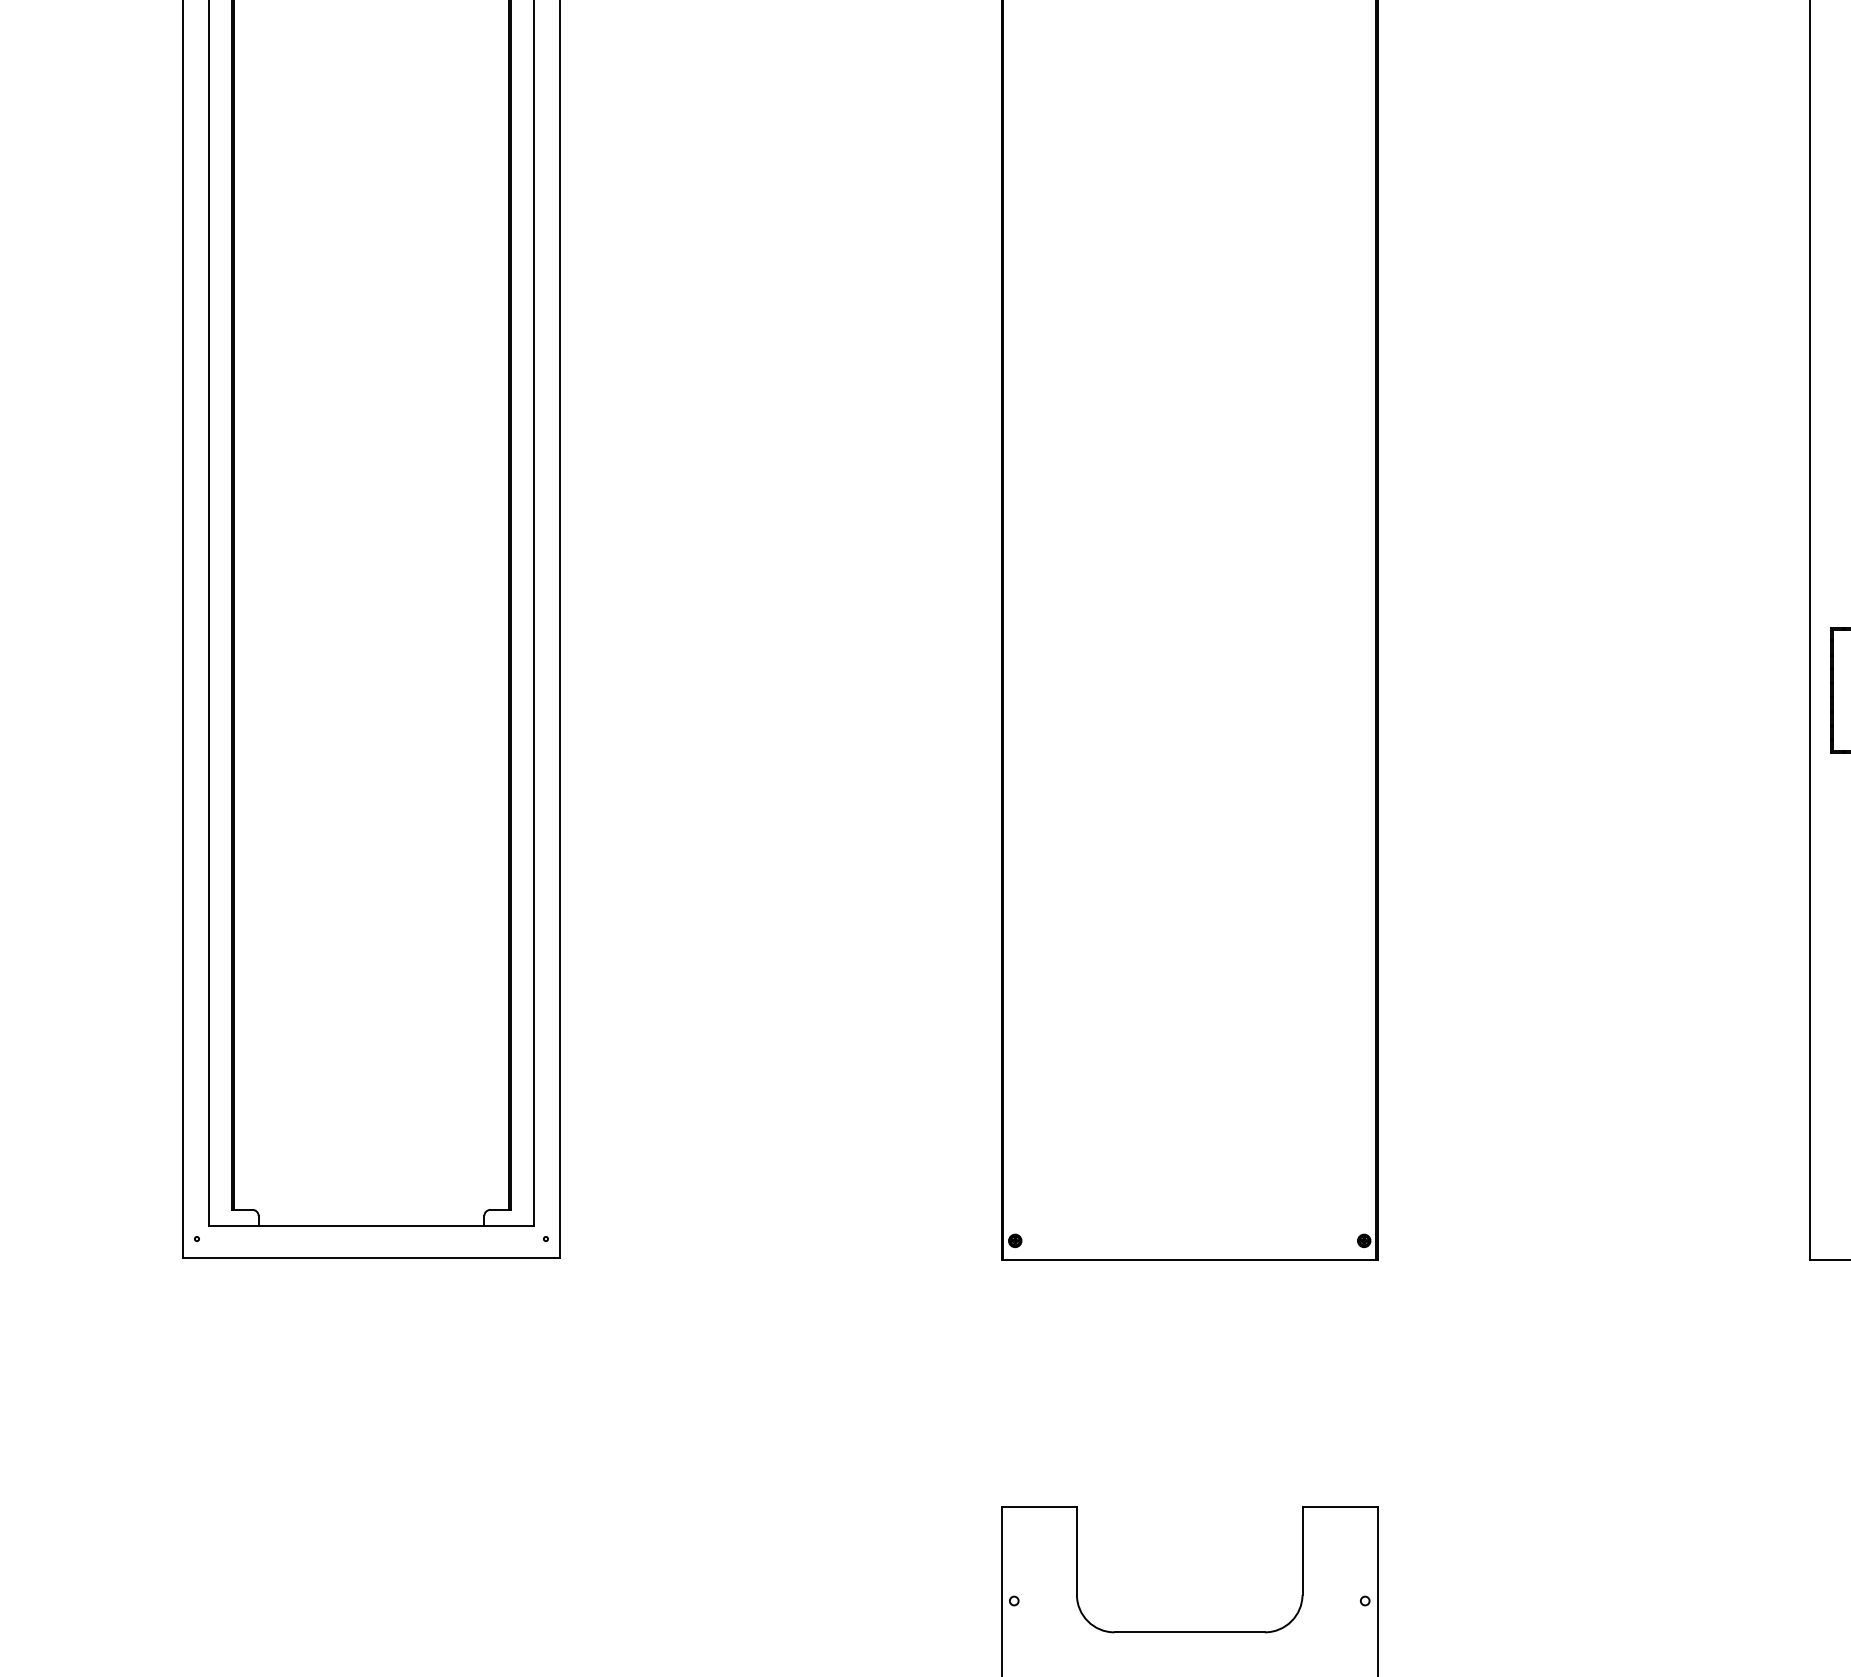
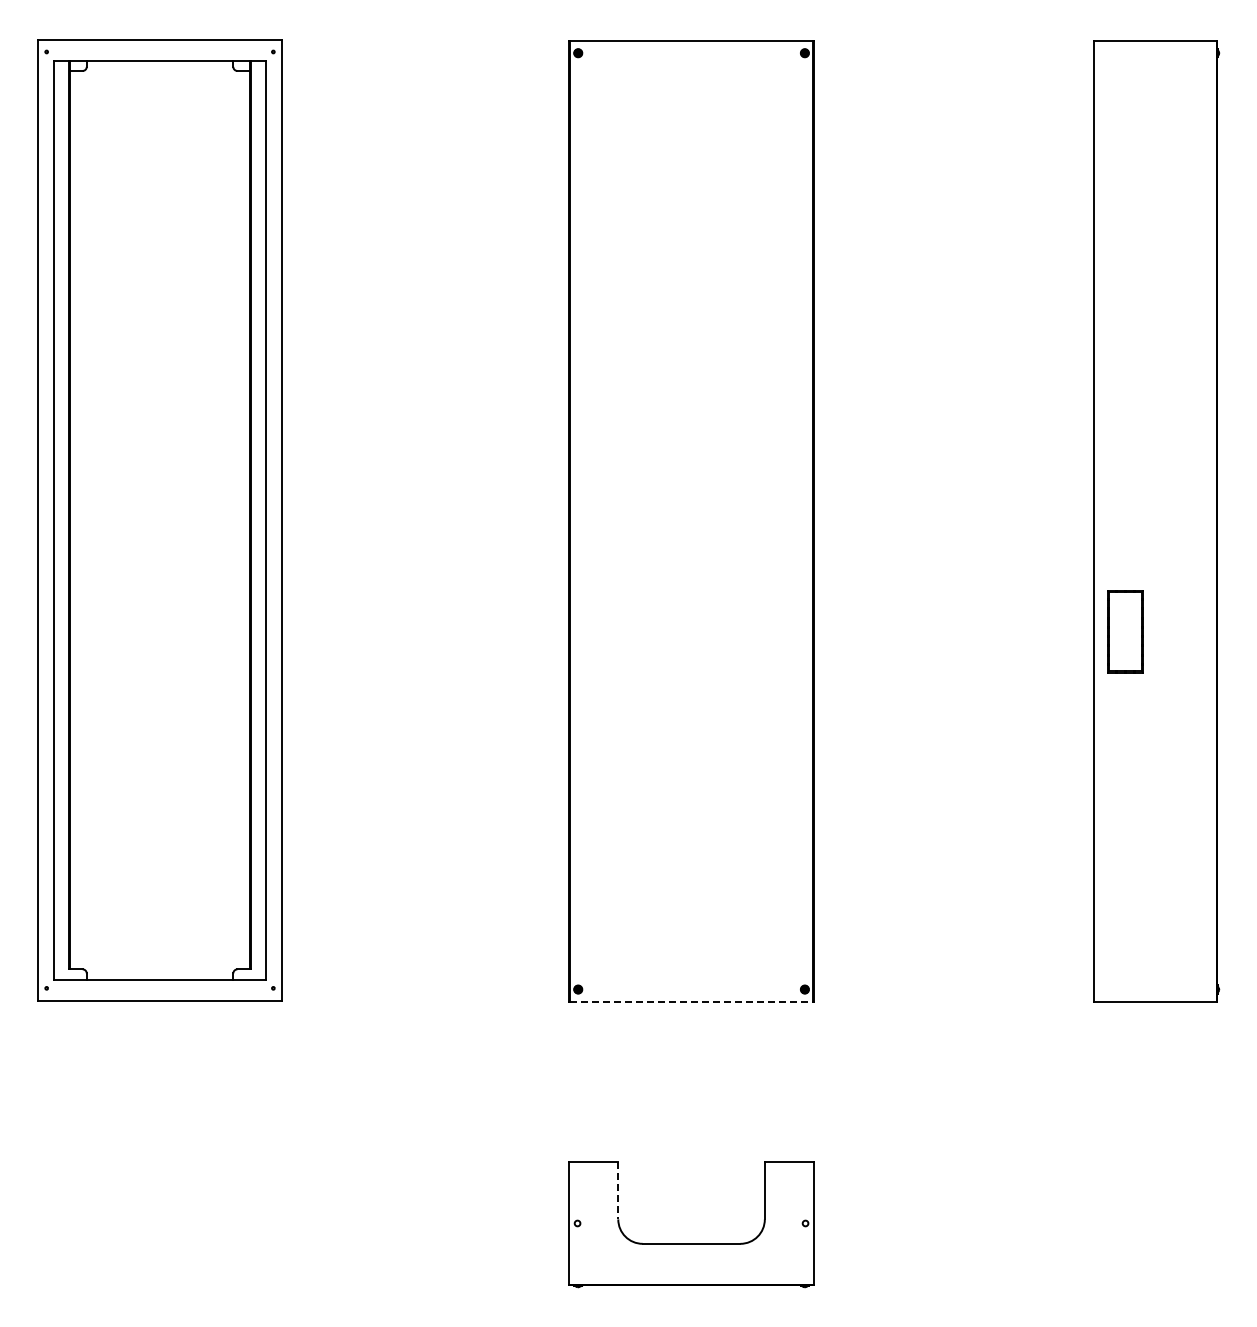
line: (1191, 1259) -> (692, 1001), solid -> dashed
line: (1077, 1551) -> (618, 1191), solid -> dashed

